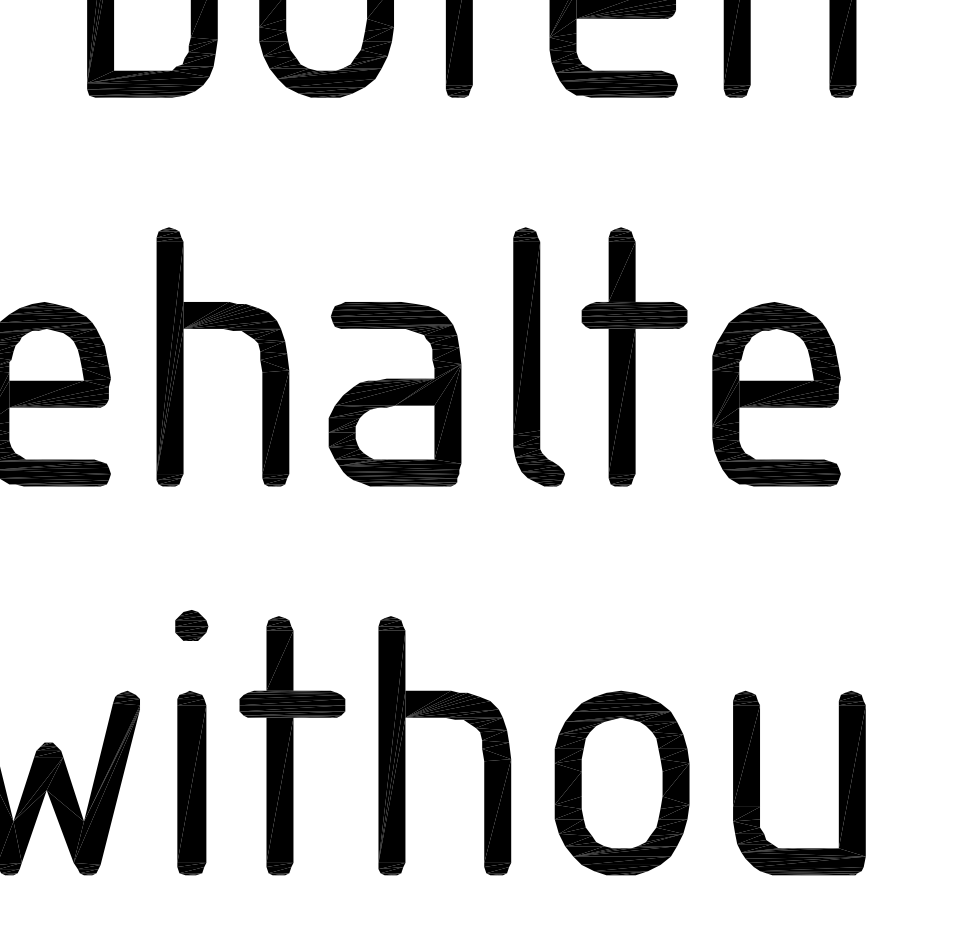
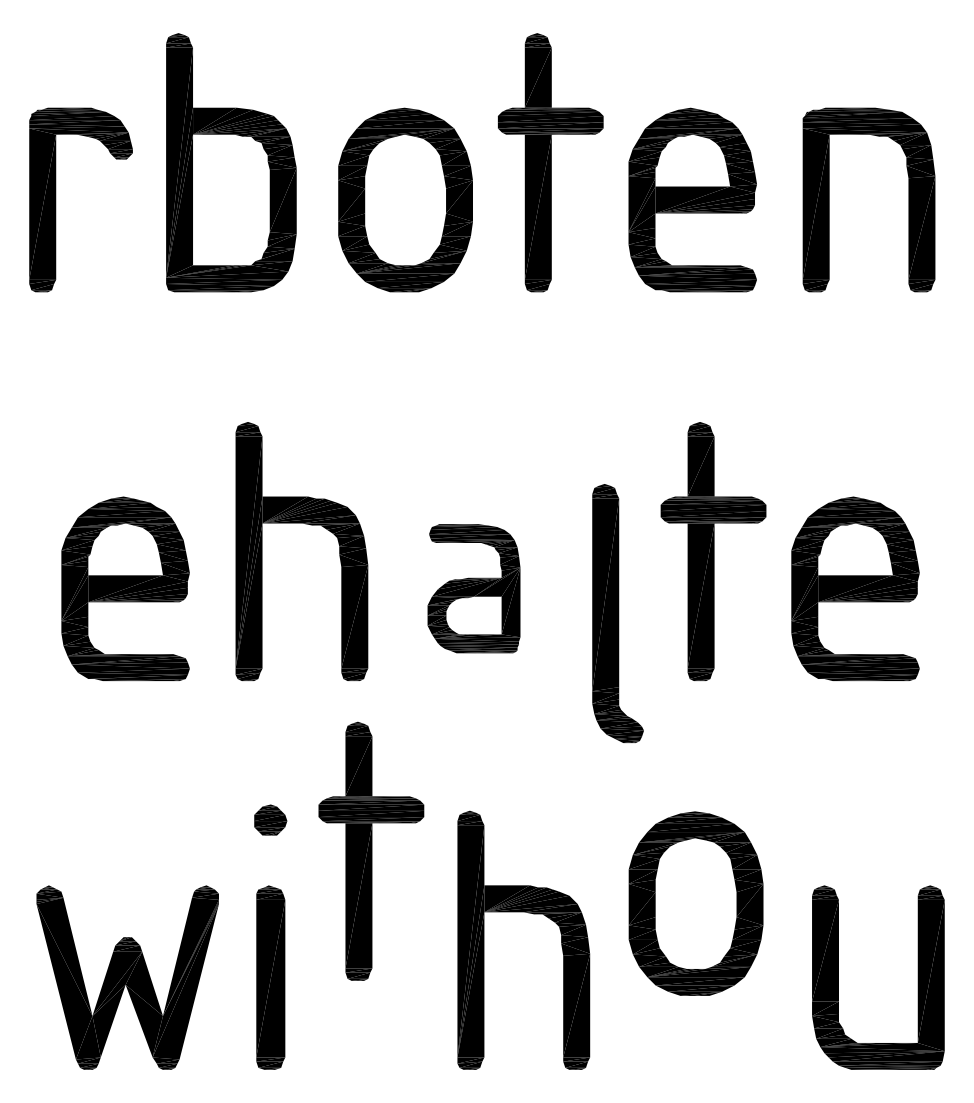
part: (538, 356) -> (617, 613), moved
part: (394, 393) -> (473, 588), size x0.7
part: (292, 744) -> (371, 850), moved
part: (621, 782) -> (695, 903), moved

